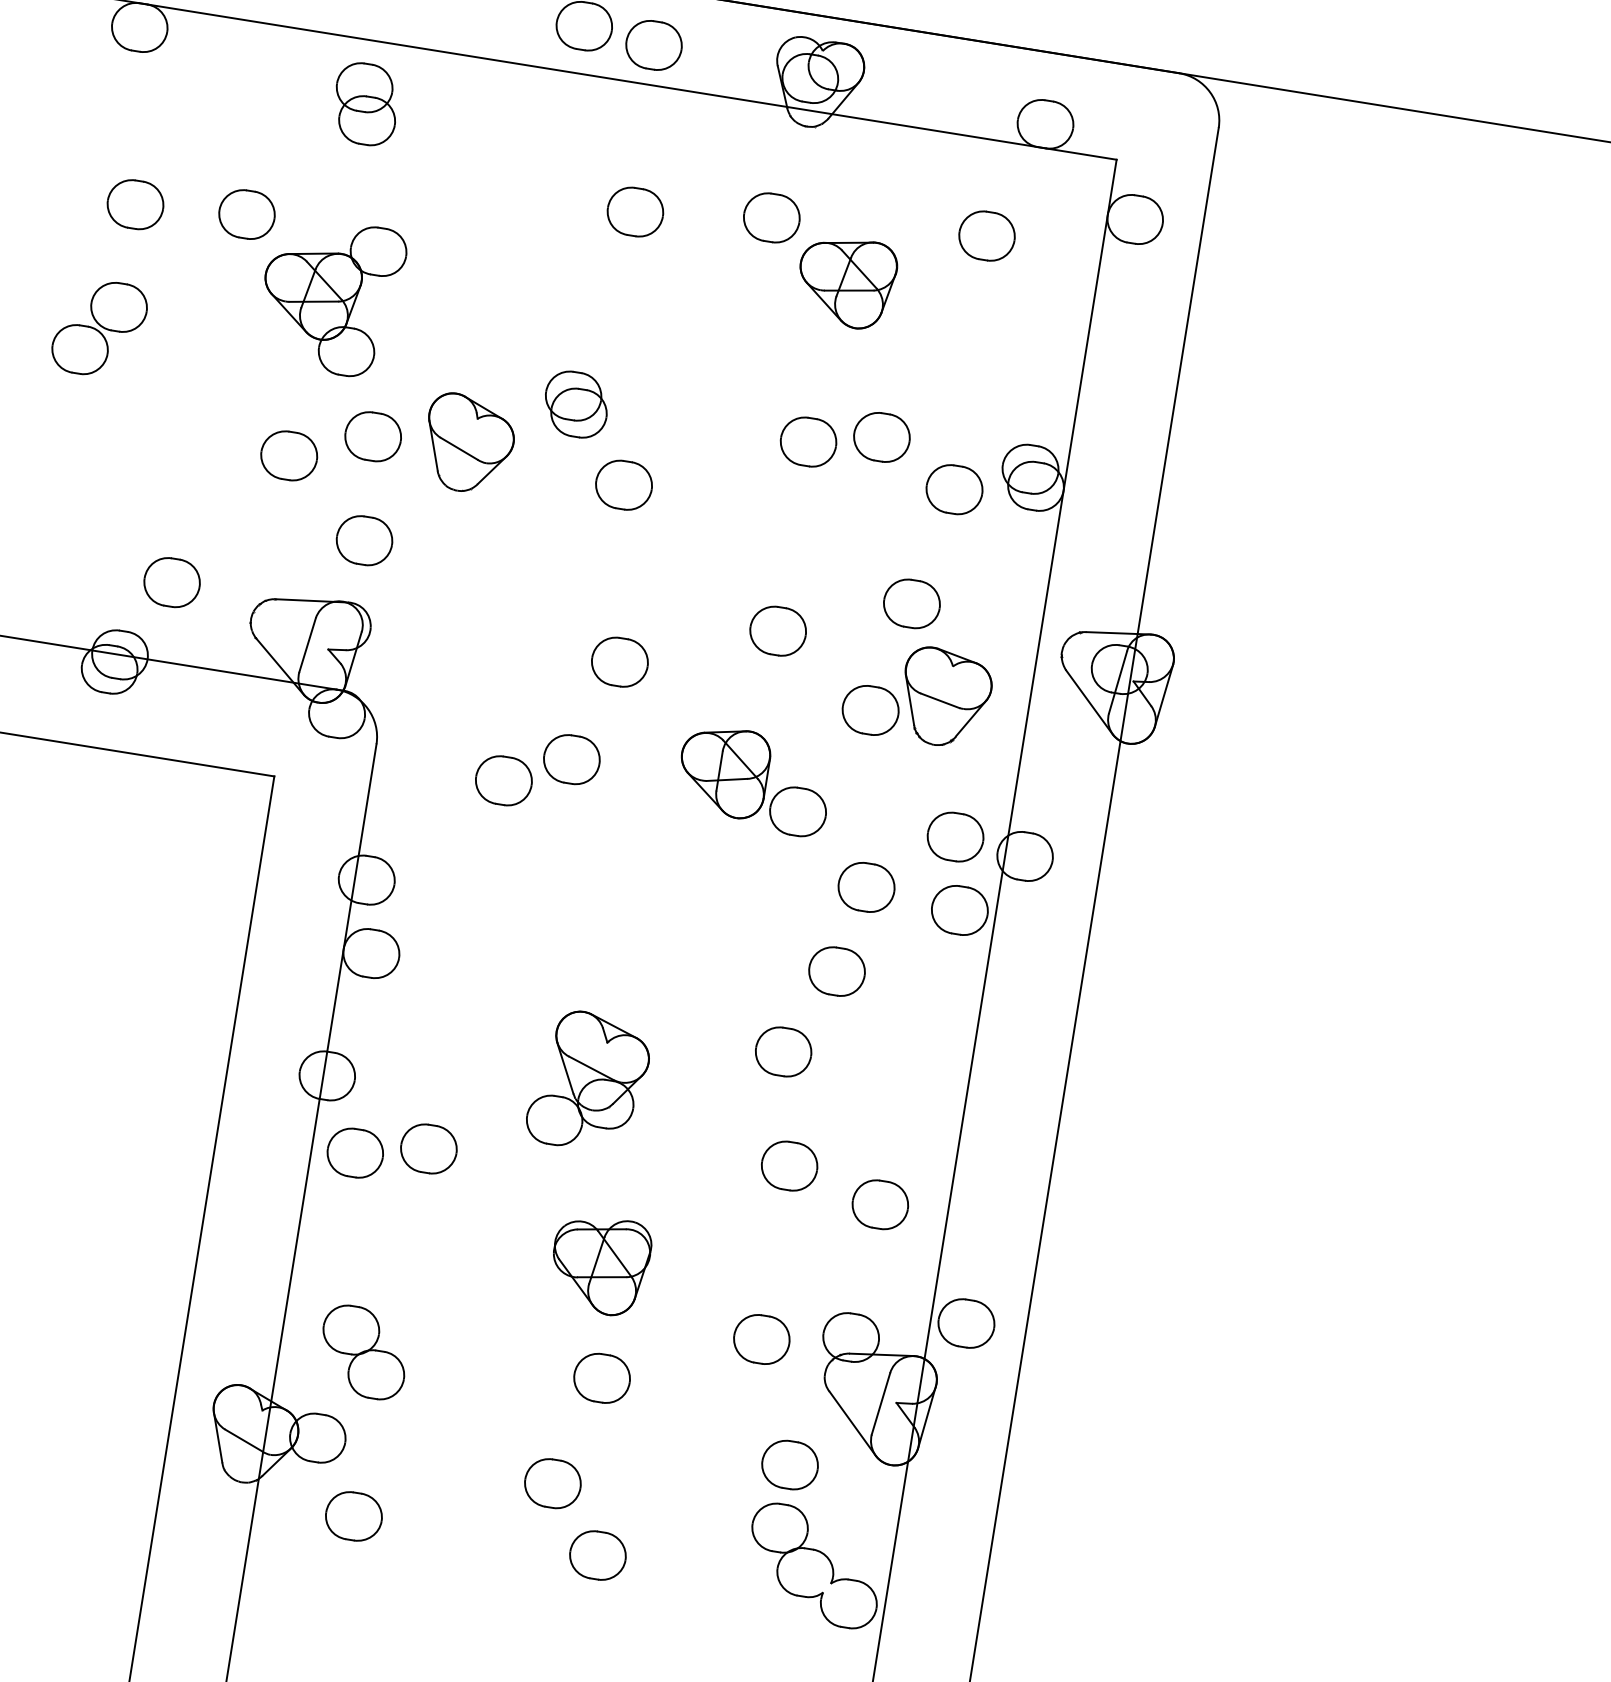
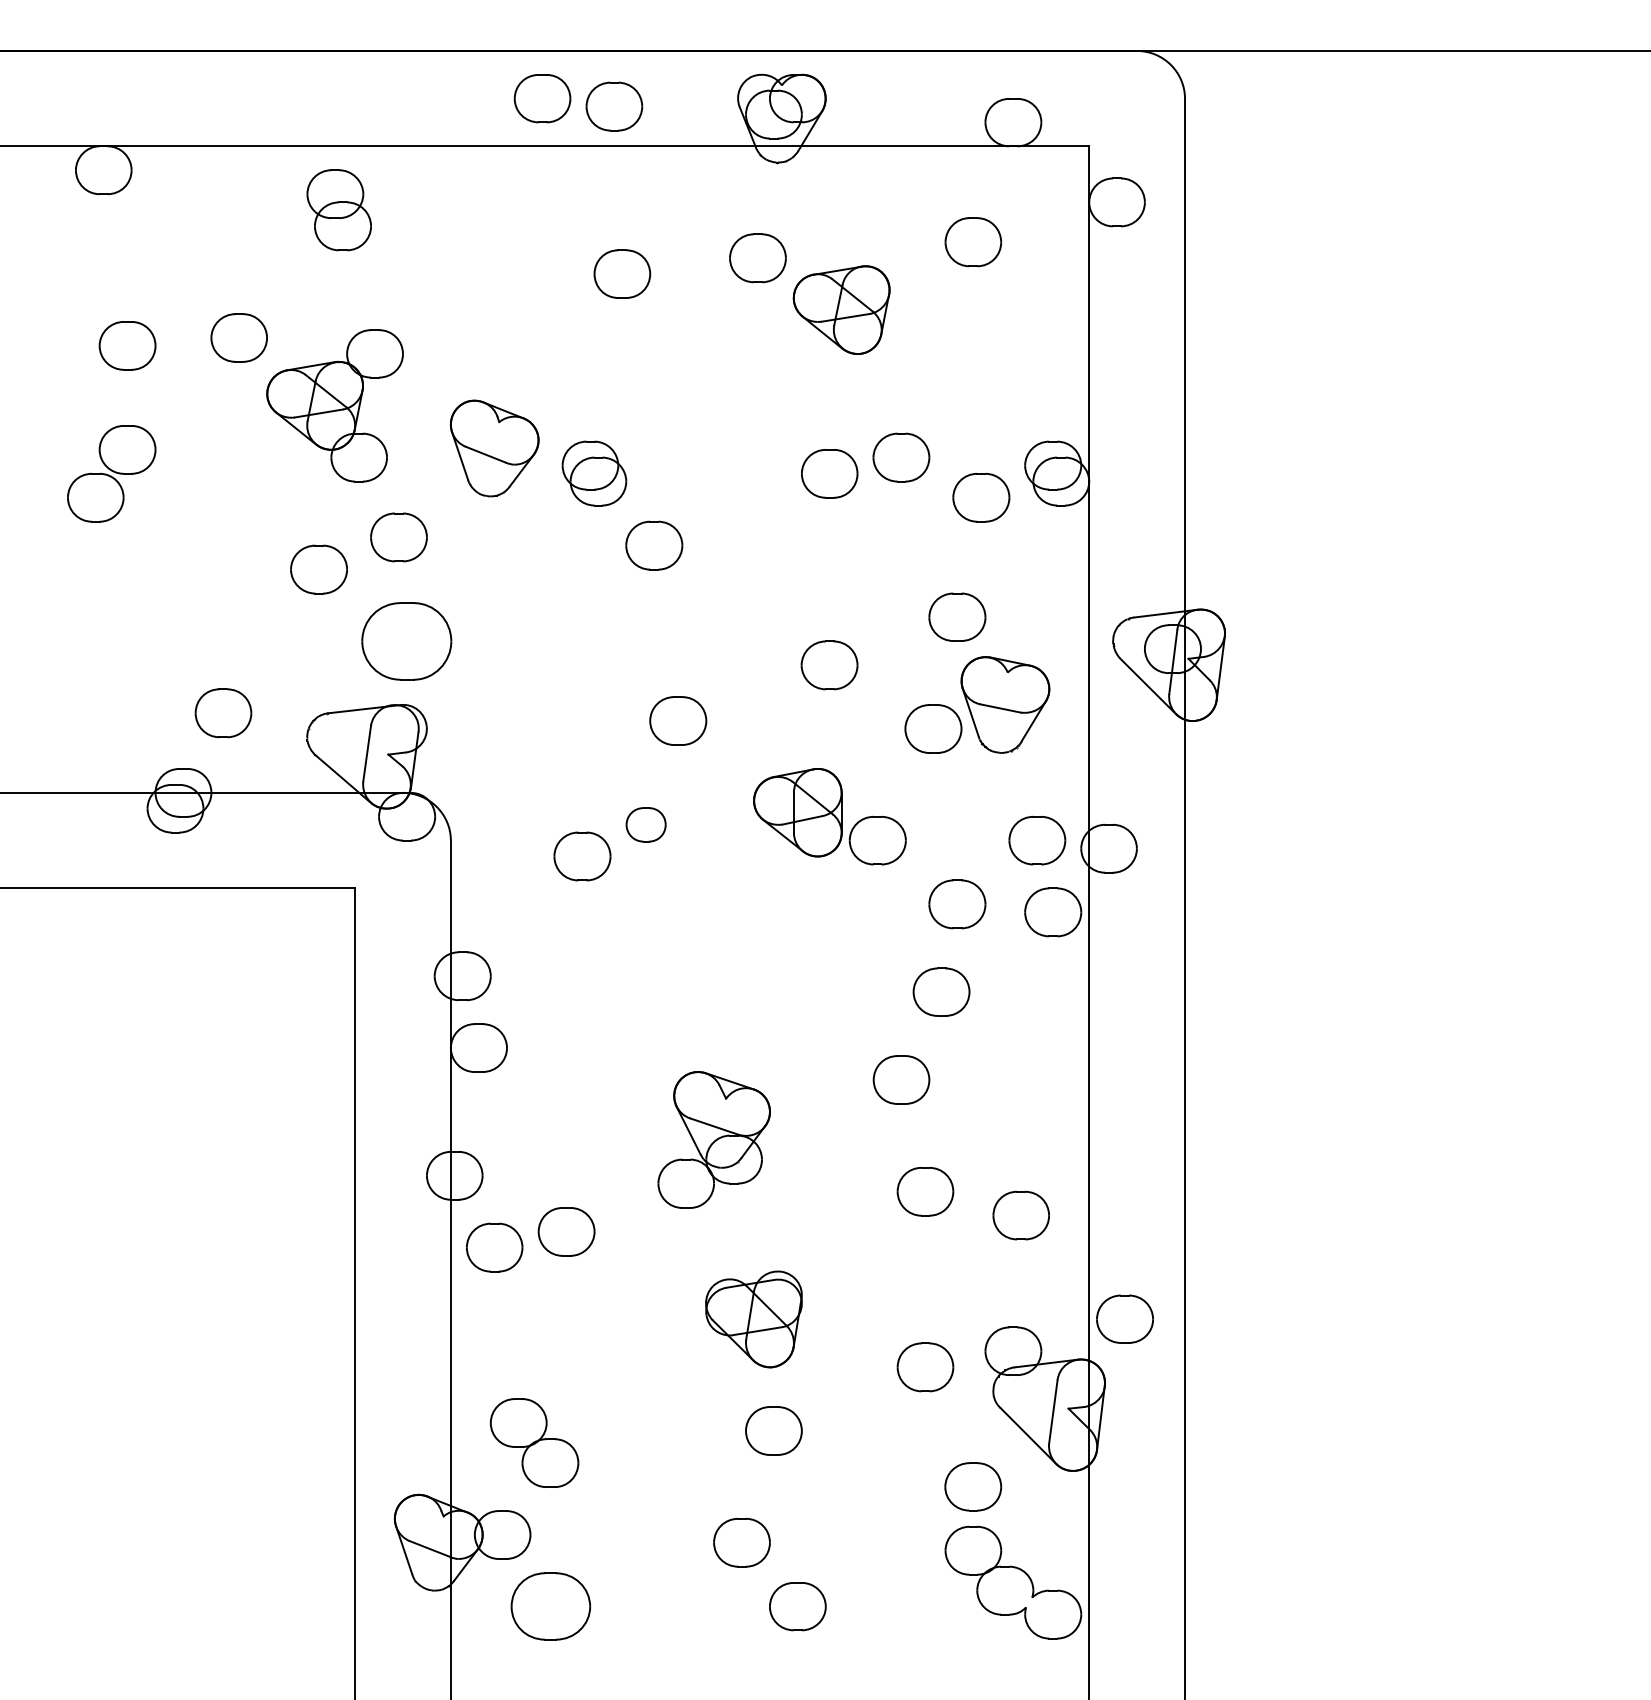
part: (468, 444) -> (494, 448), moved
part: (364, 540) -> (406, 641), size x1.6
part: (571, 759) -> (645, 824), size x0.7
part: (353, 1516) -> (550, 1606), size x1.4

